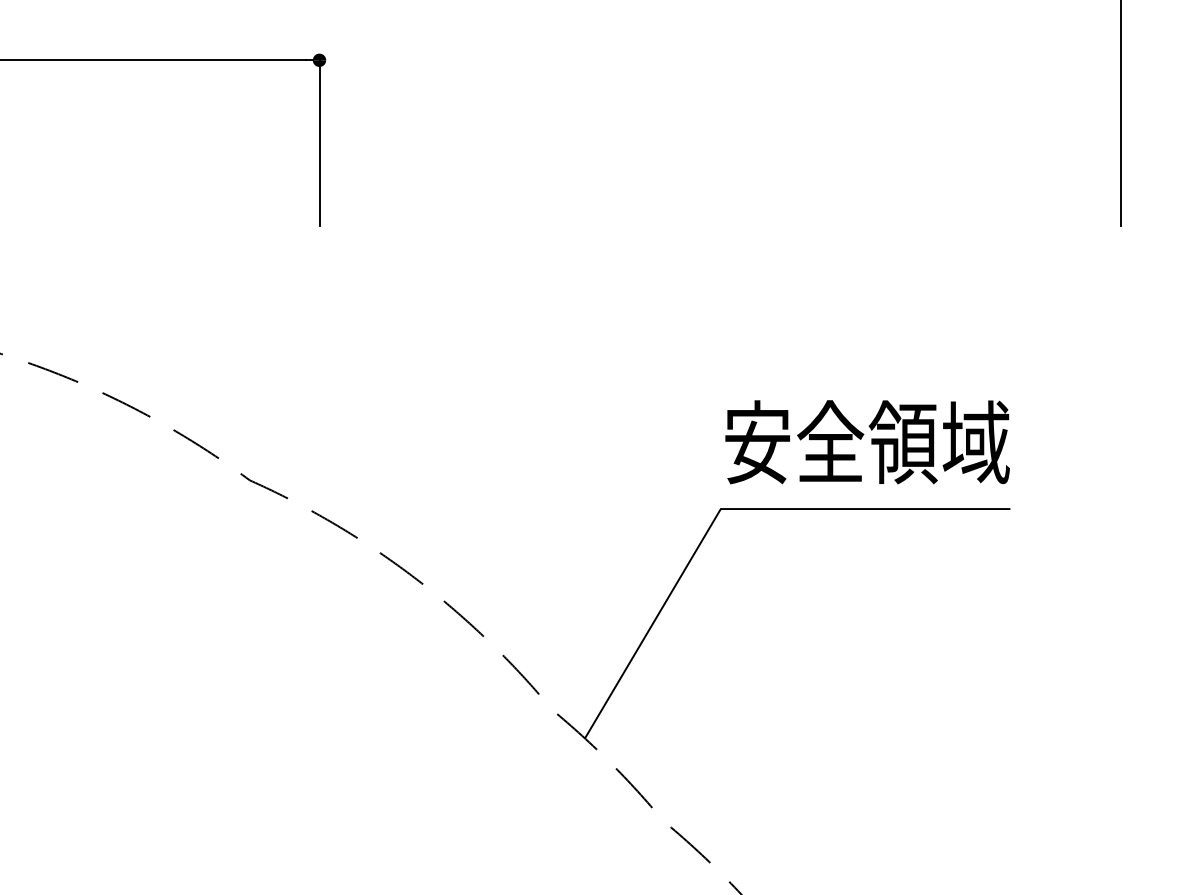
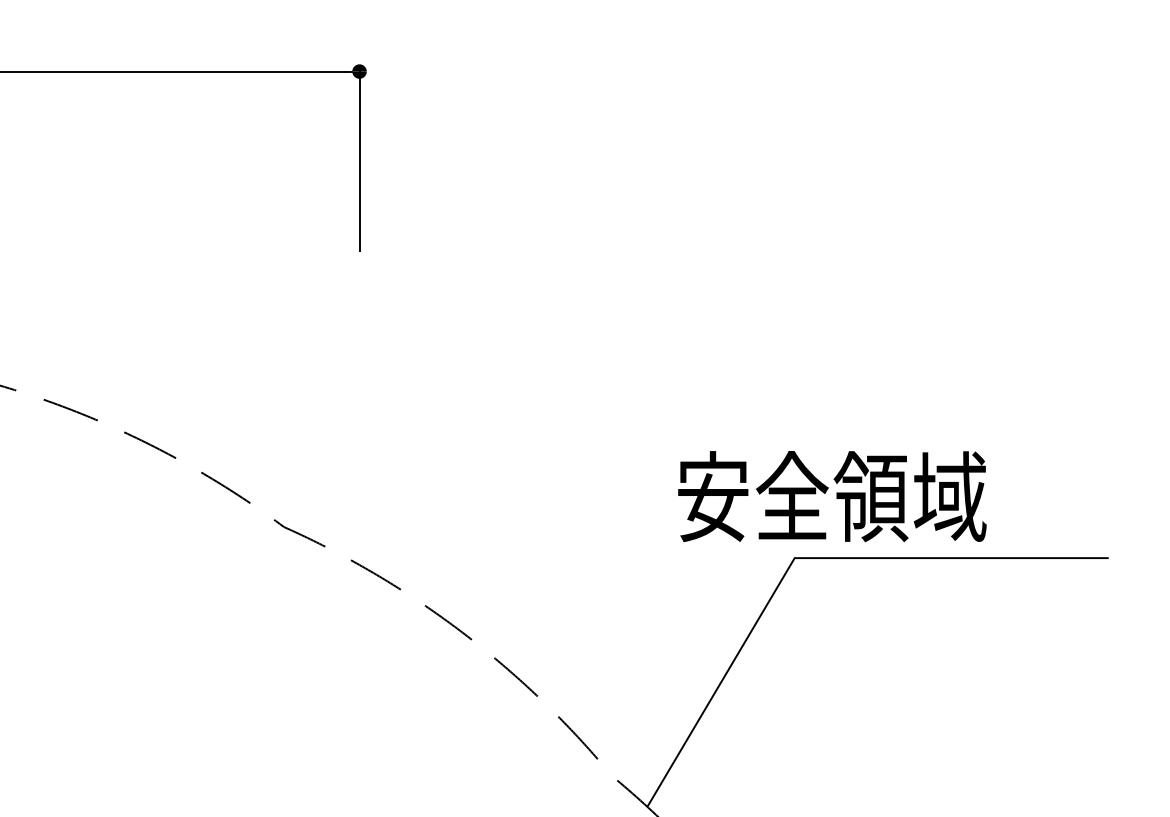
text: (867, 442) -> (832, 496), moved

